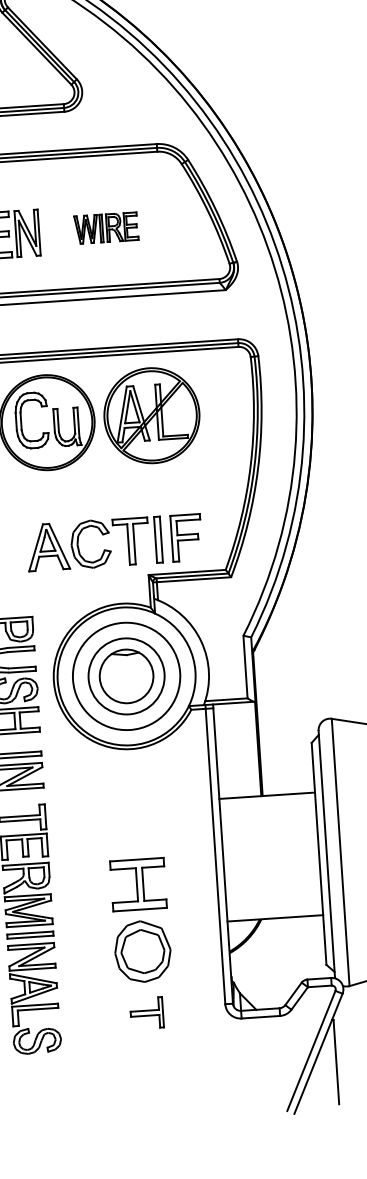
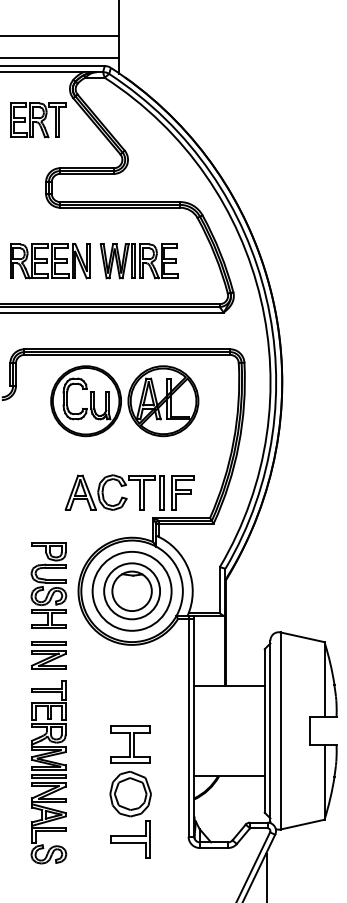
part: (105, 228) -> (138, 261), size x1.67
part: (146, 1013) -> (130, 839), size x1.67

